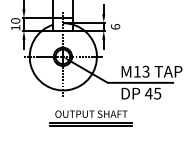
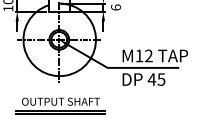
text: (145, 71) -> (148, 55), M13 -> M12
part: (90, 118) -> (59, 106), moved

